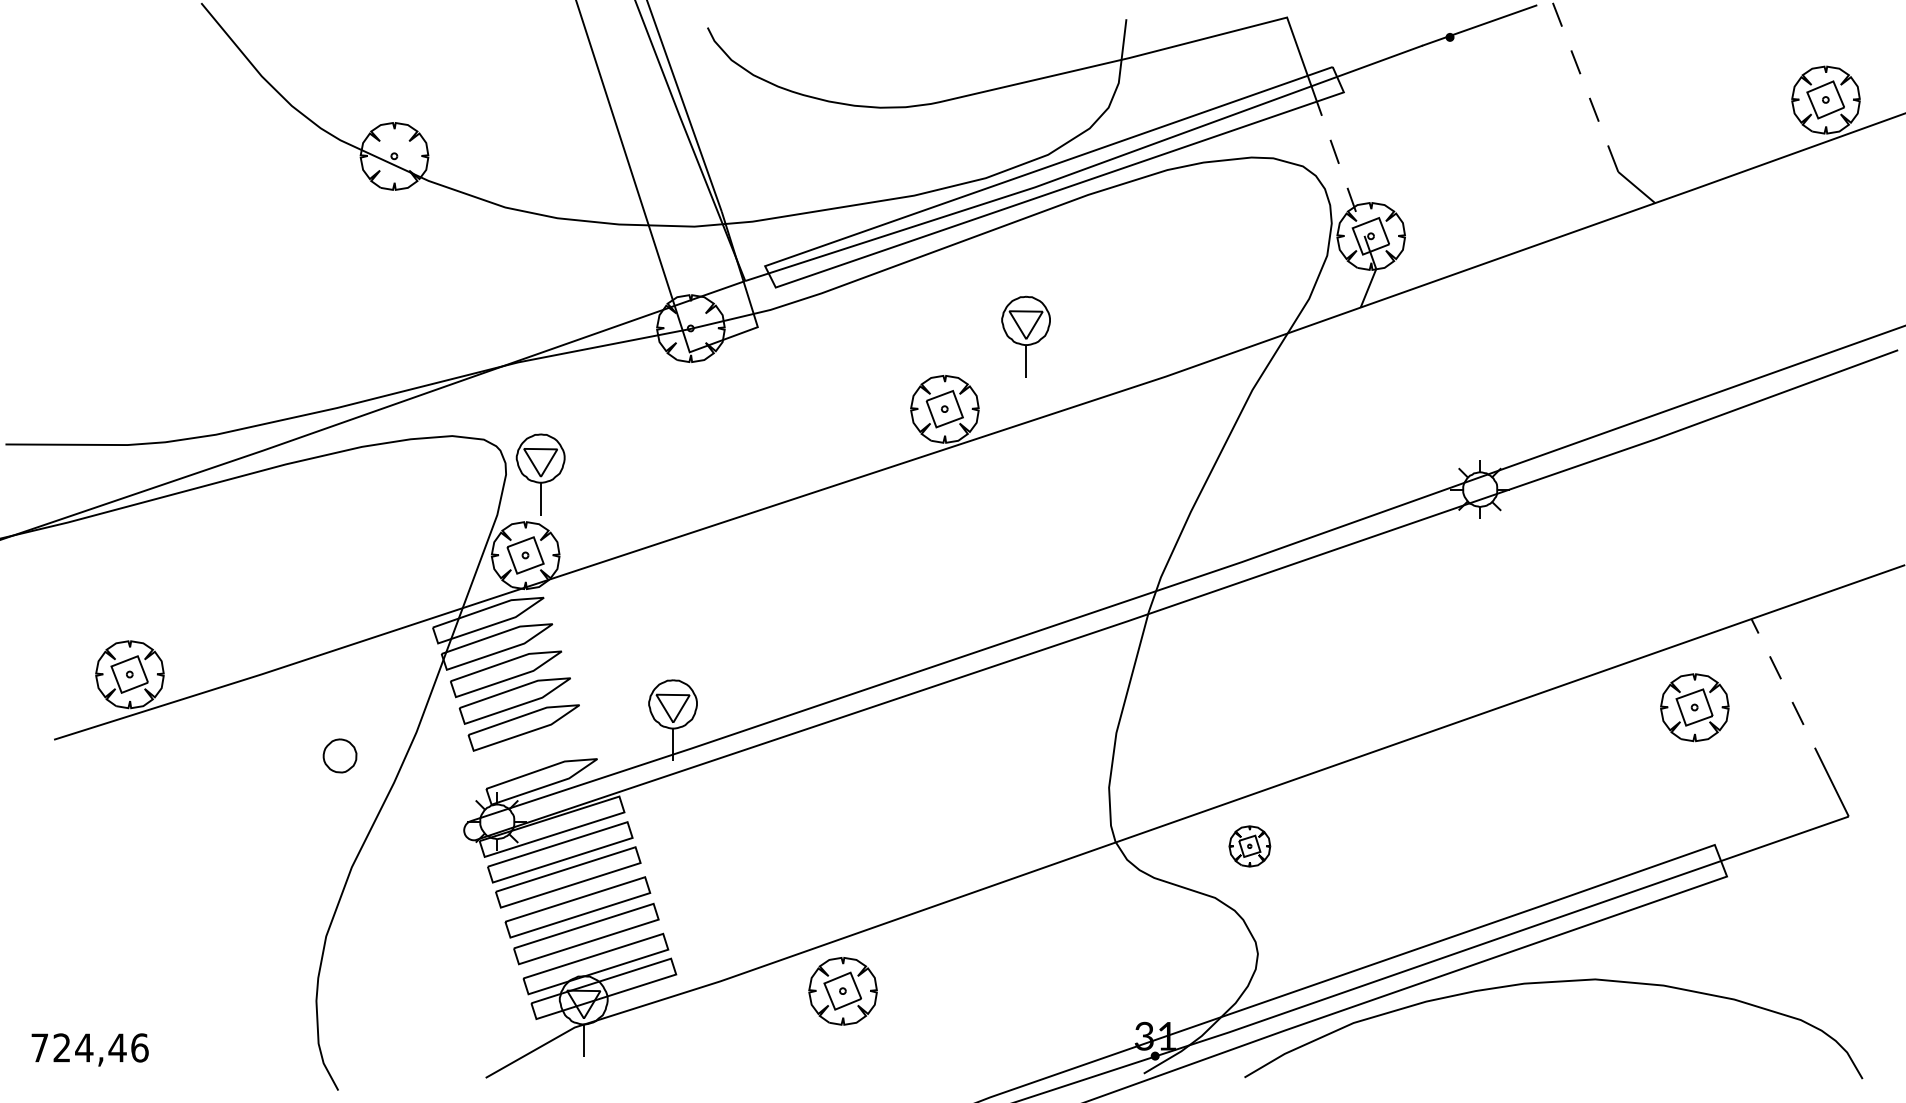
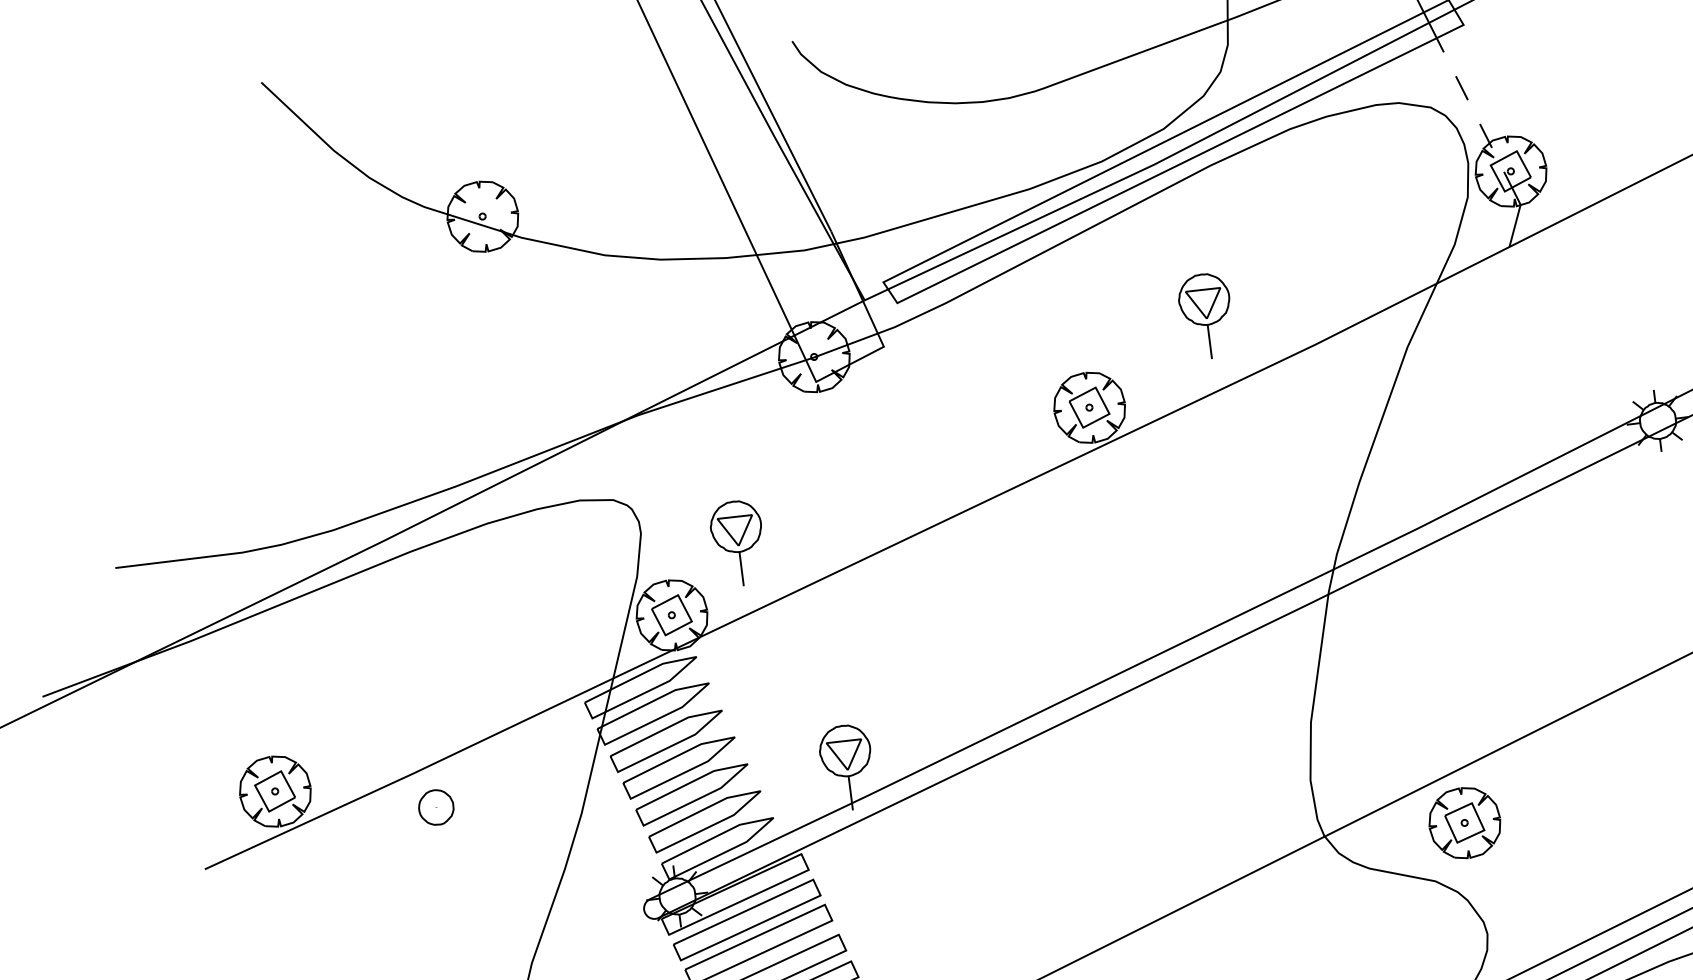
part: (1025, 336) -> (1205, 316), moved
part: (540, 474) -> (737, 543), moved
part: (532, 754) -> (705, 821), added
part: (339, 755) -> (435, 807), moved
part: (1249, 846) -> (1464, 823), size x1.67

